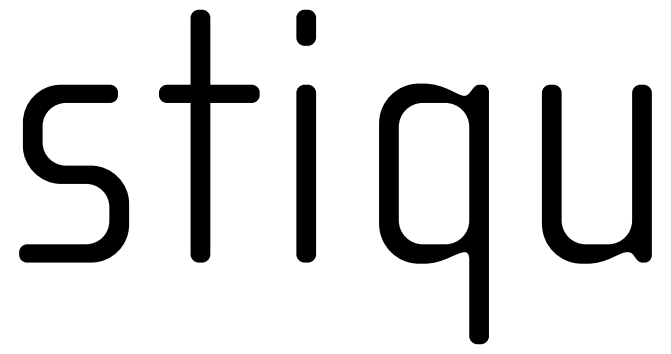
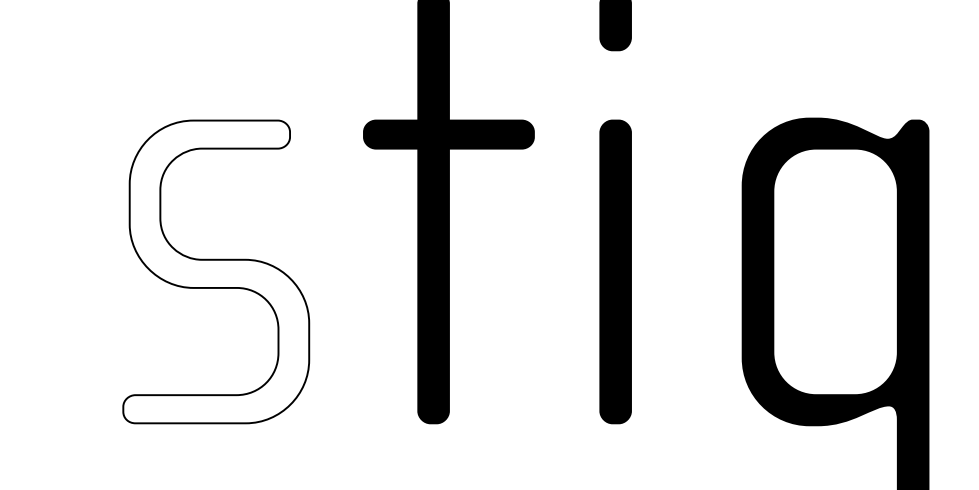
fill: (74, 173) -> (216, 271), removed

